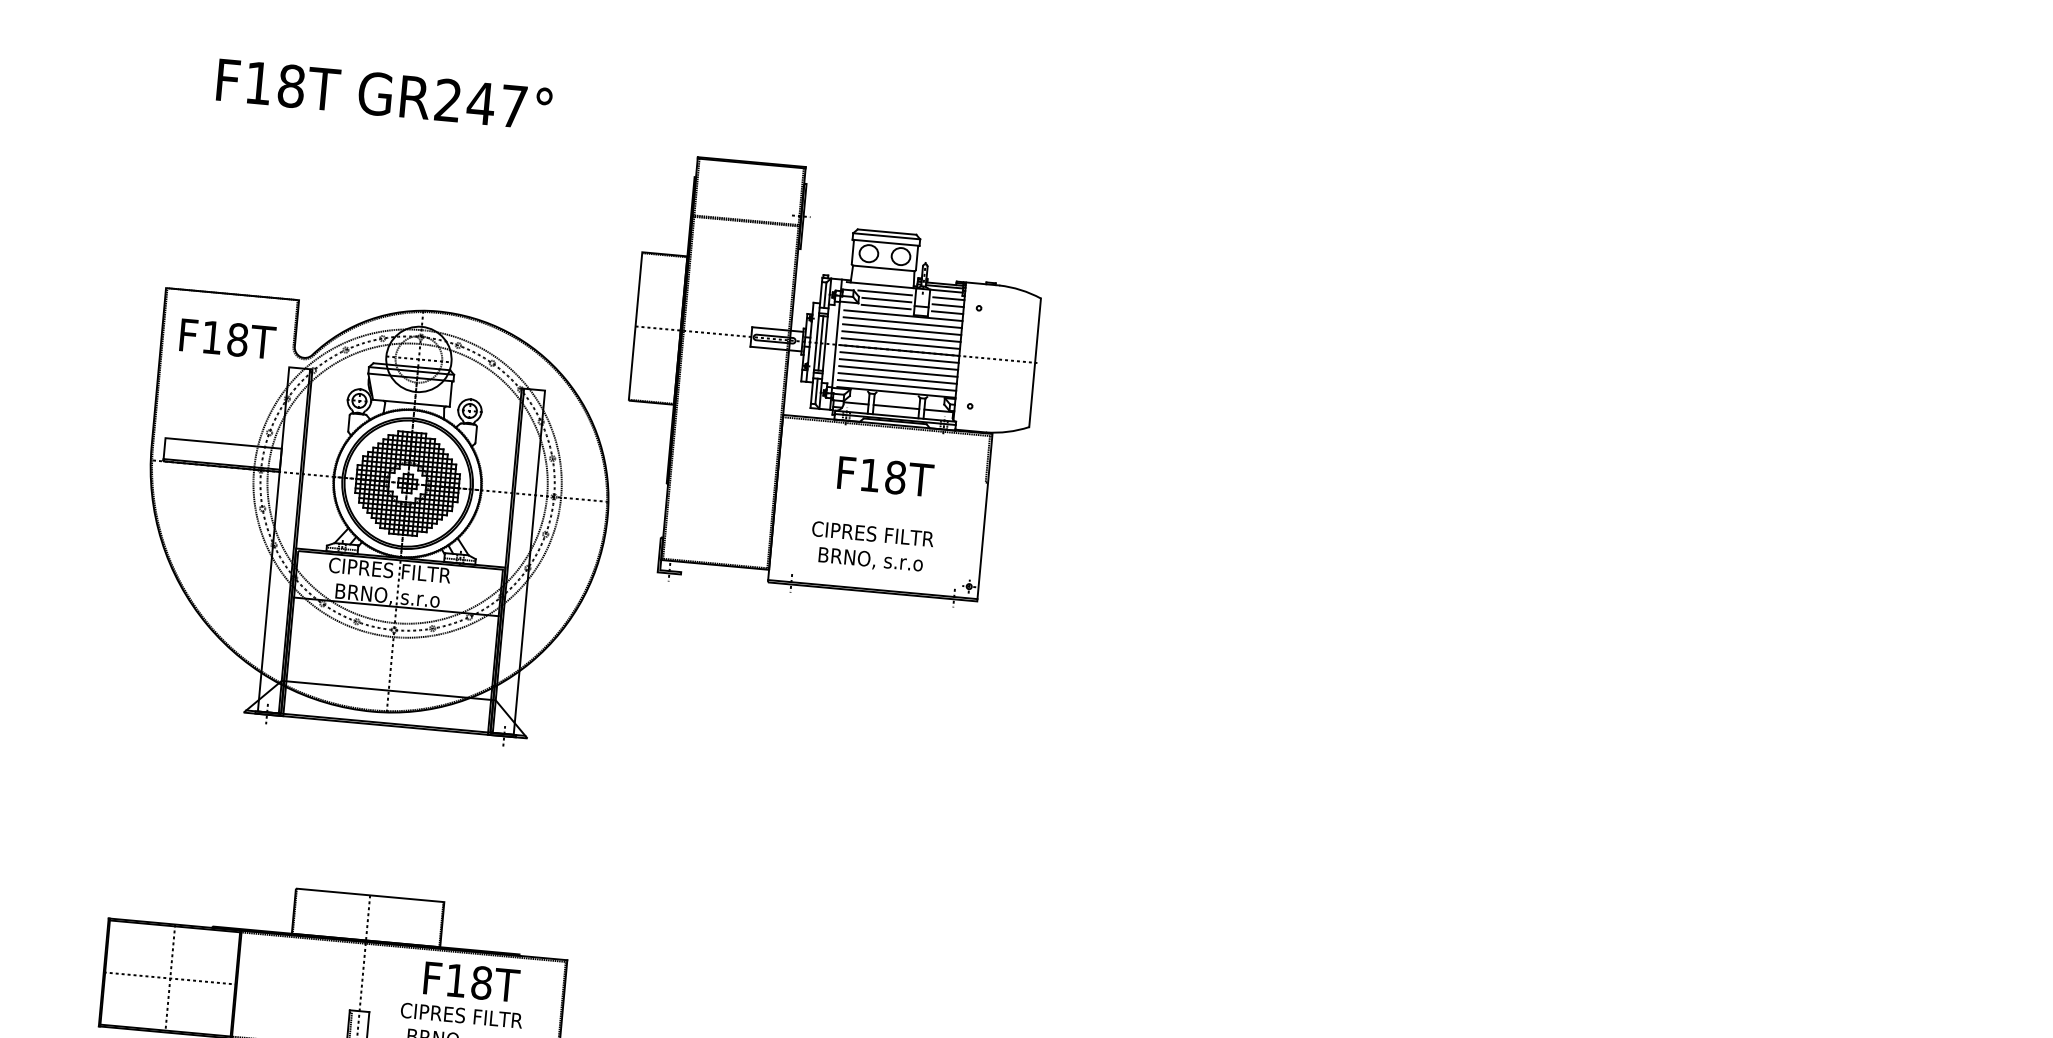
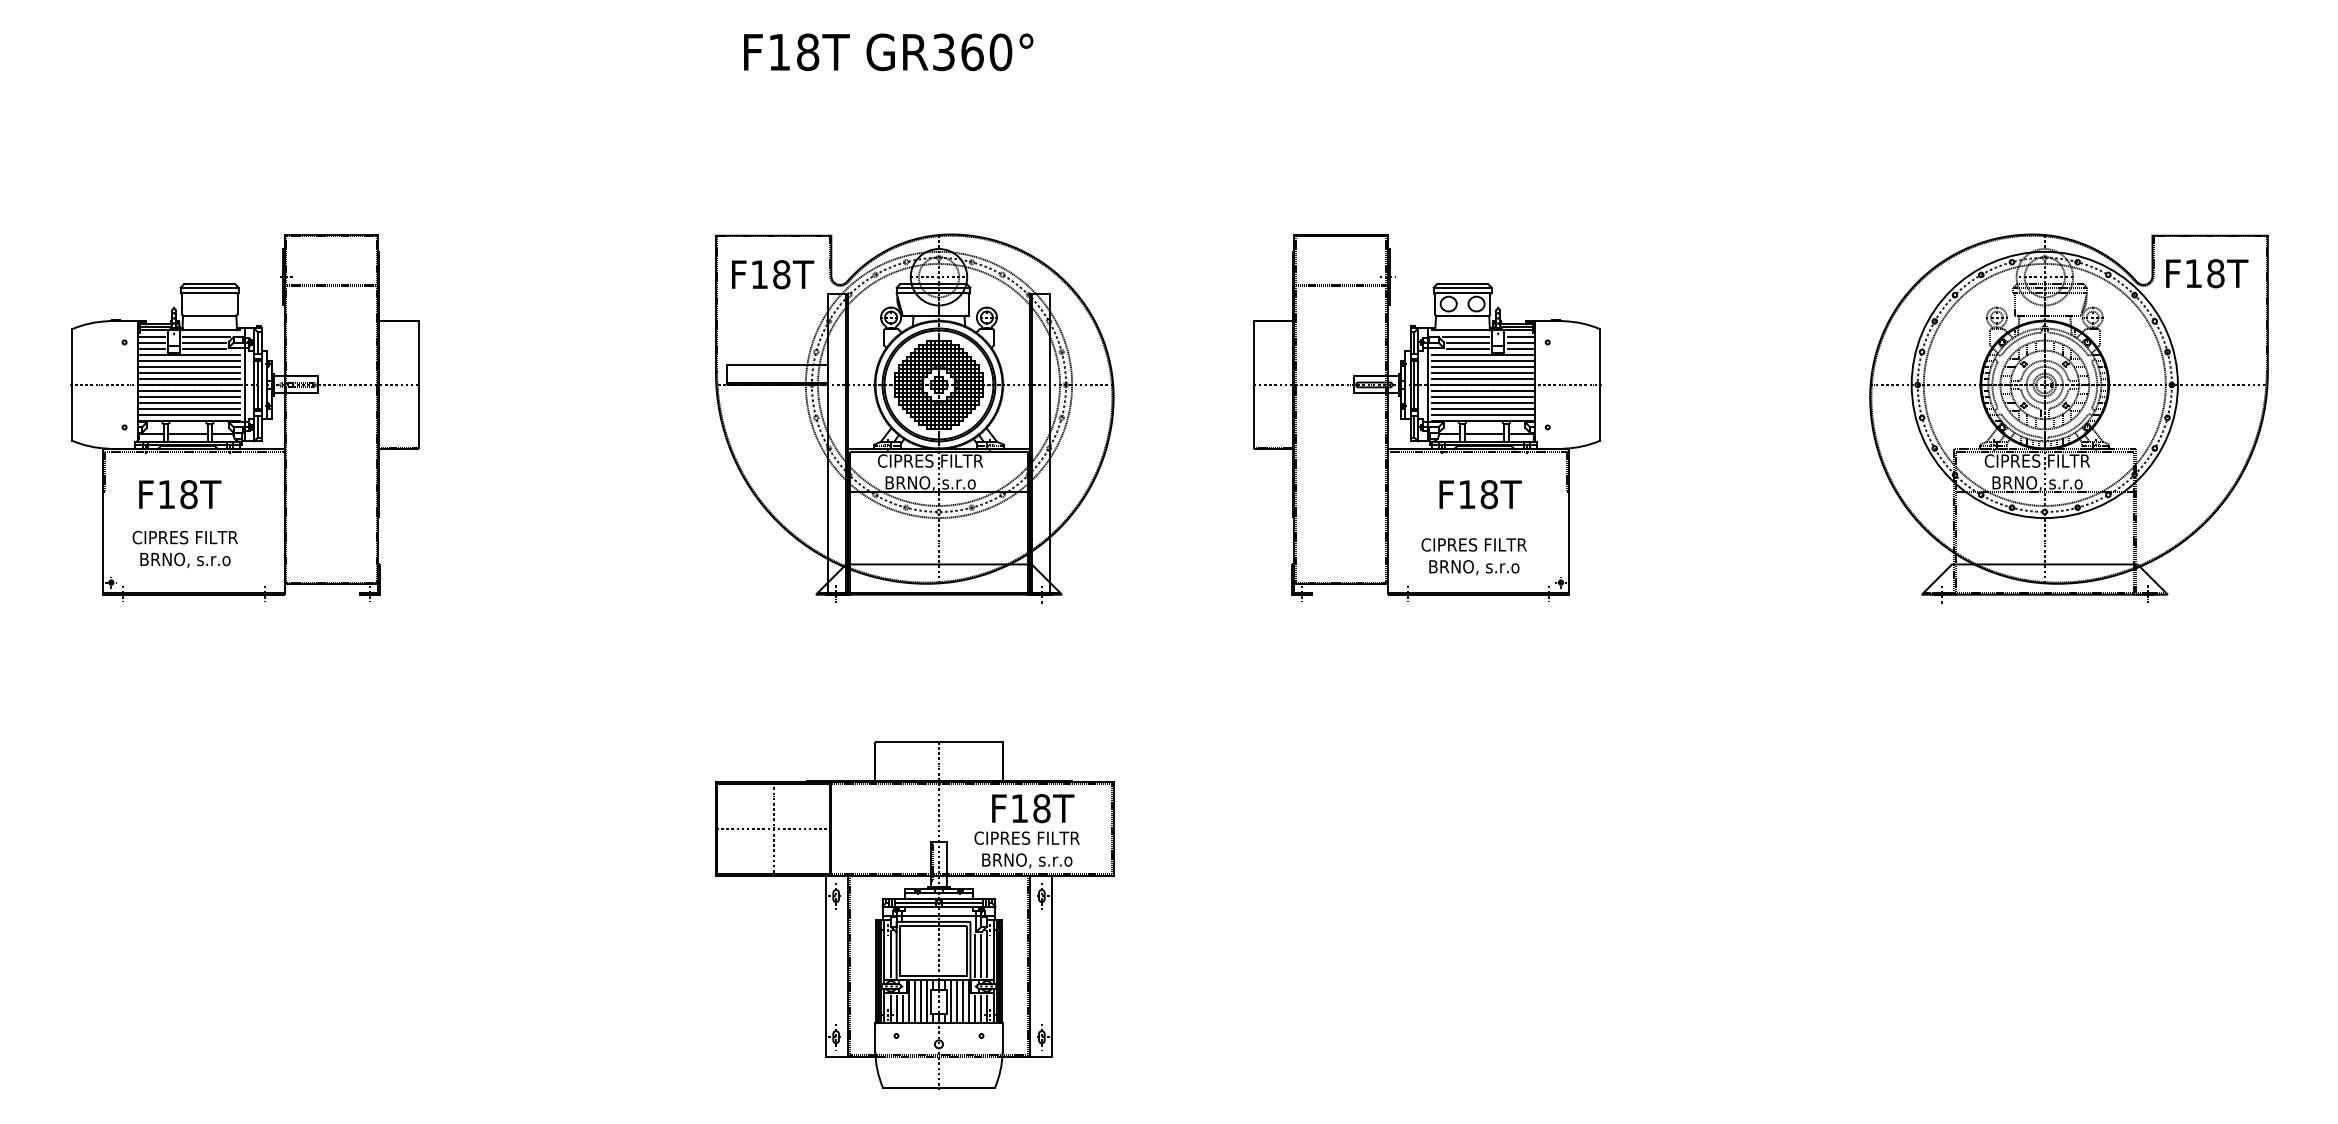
text: (481, 103) -> (972, 52), GR247° -> GR360°
part: (832, 382) -> (1427, 417), moved
part: (1706, 640) -> (2068, 418), added

